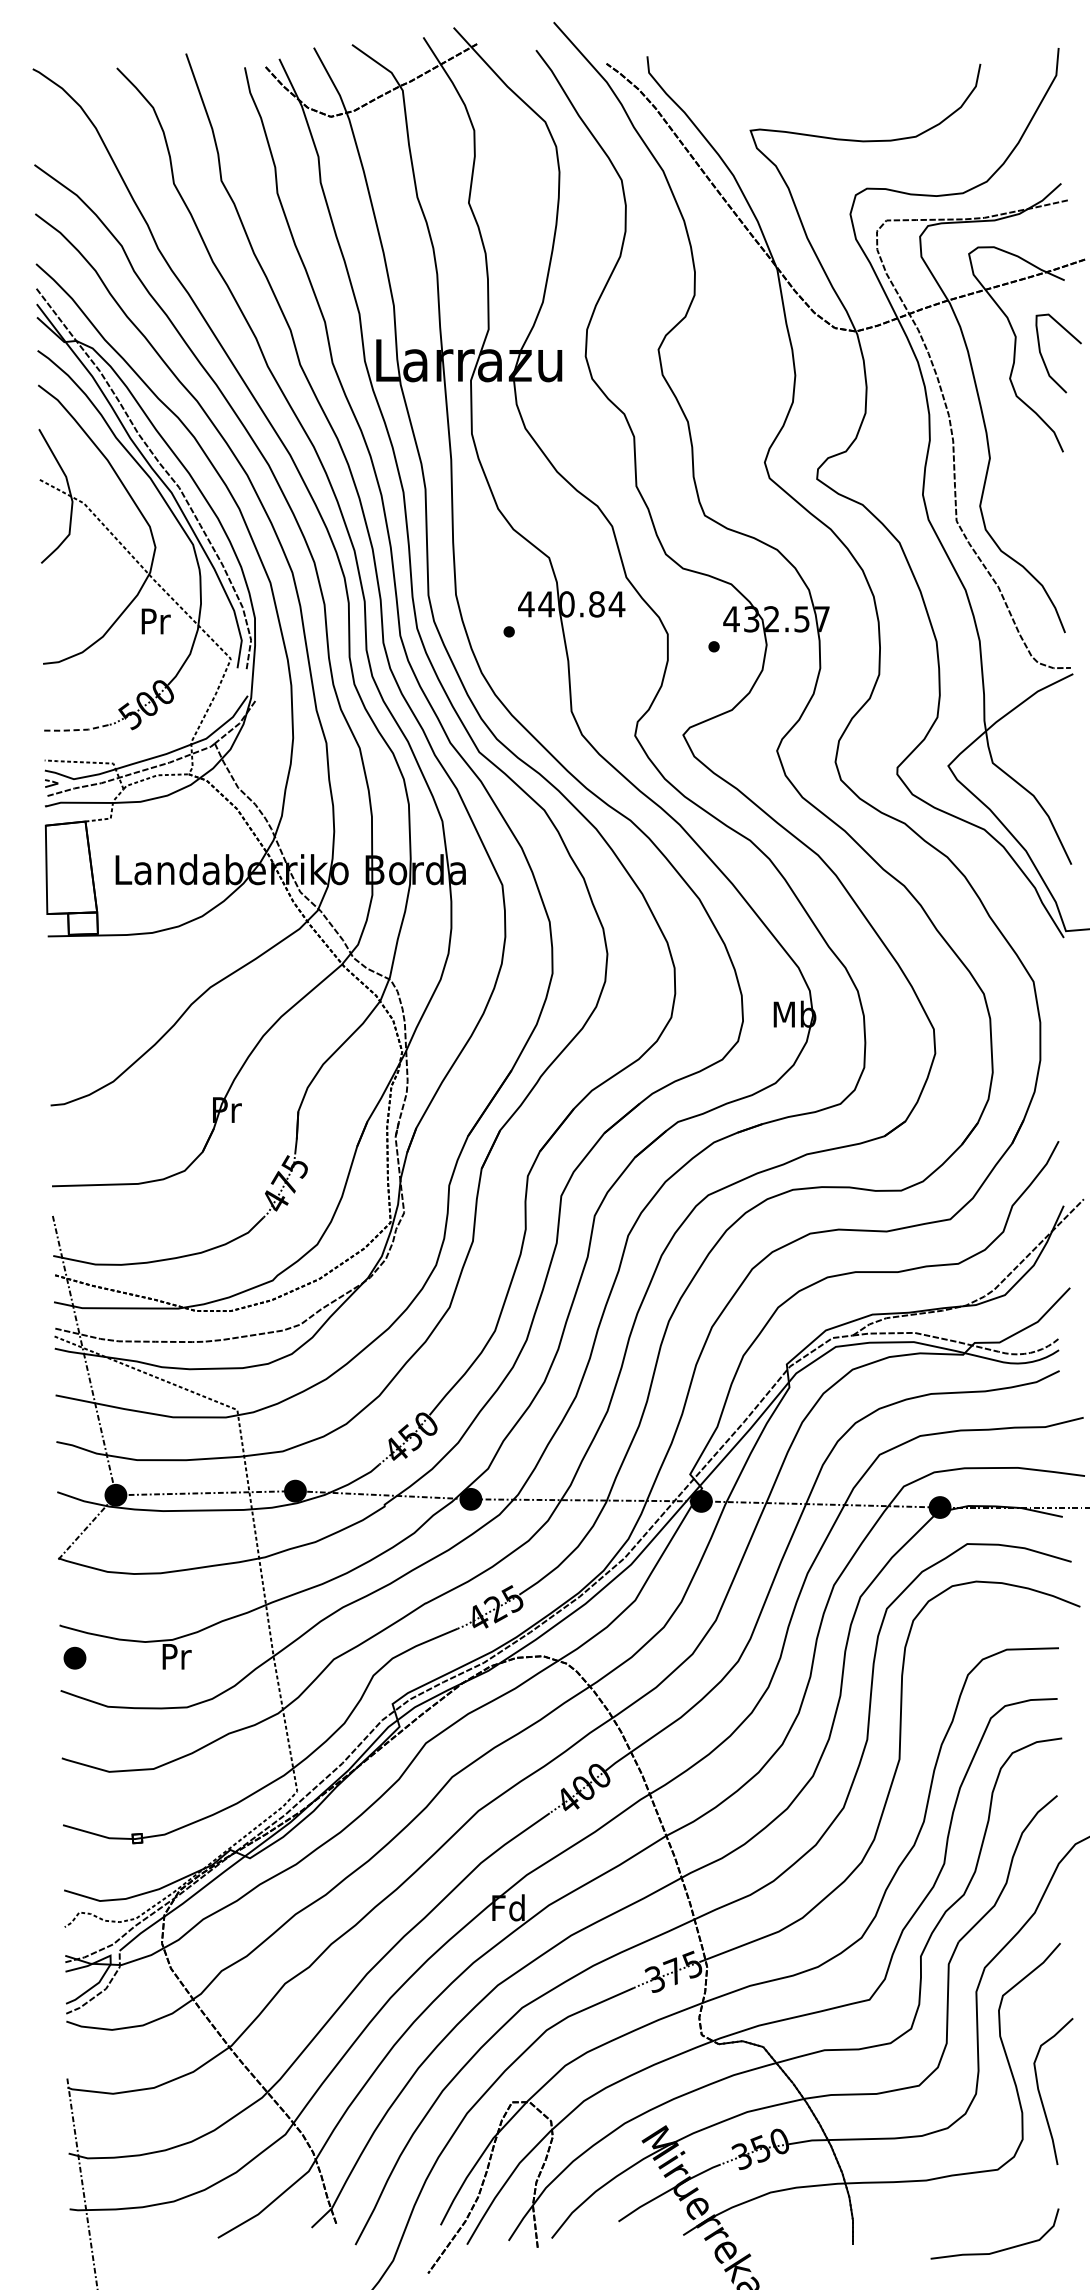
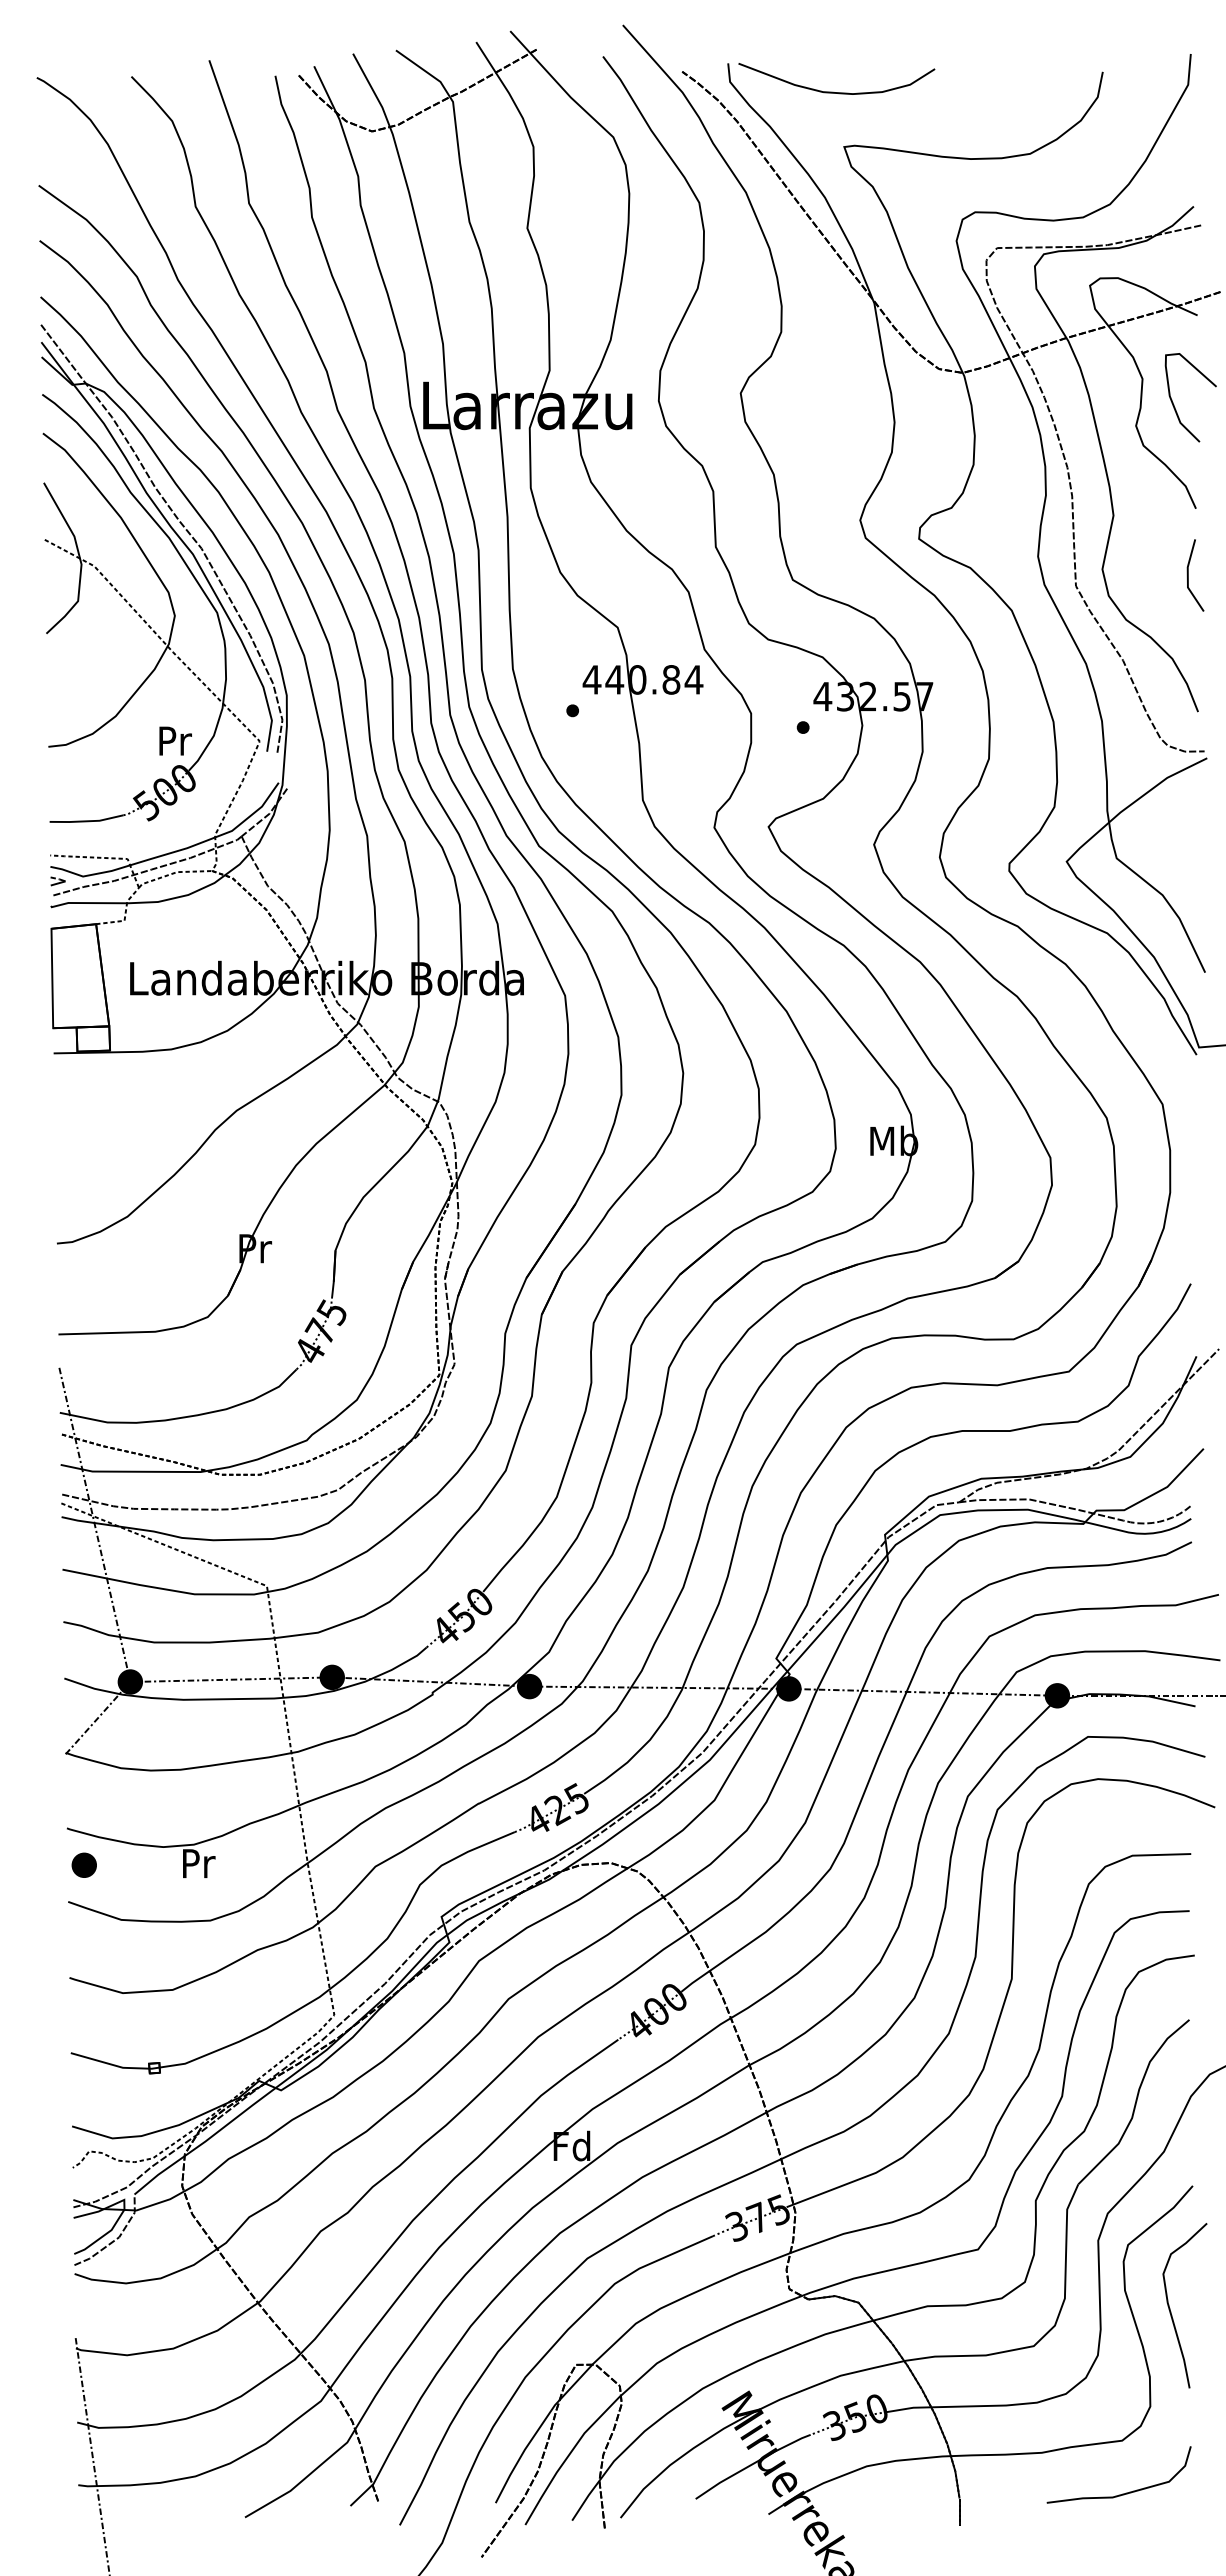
curve: (741, 81) -> (833, 91), added
line: (1056, 511) -> (1188, 575), added
text: (156, 620) -> (175, 740), moved
line: (76, 730) -> (86, 821), dashed -> solid
curve: (1040, 2094) -> (1170, 2308), moved
curve: (997, 2250) -> (1122, 2493), moved

